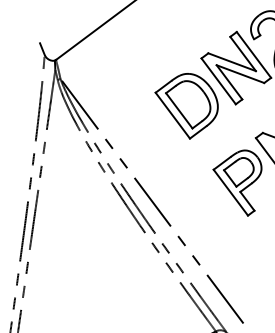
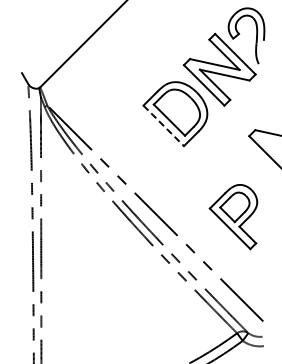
line: (172, 115) -> (163, 125), solid -> dashed
part: (235, 181) -> (233, 217), moved

